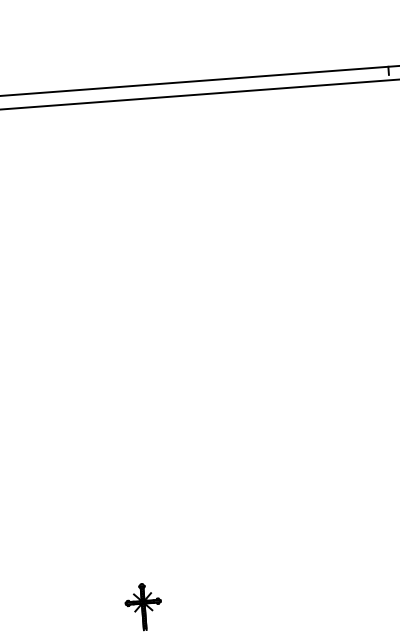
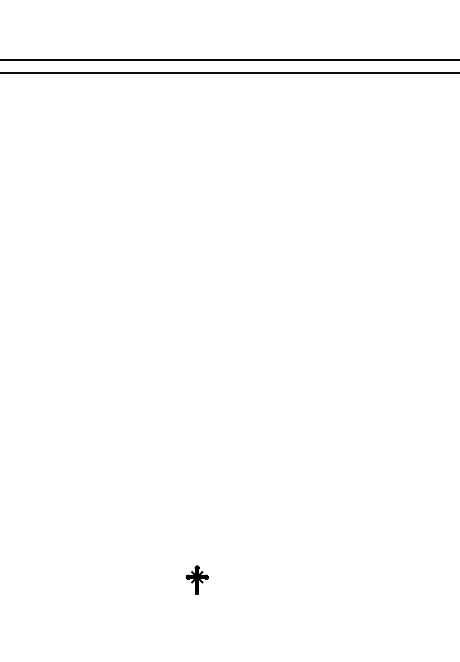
part: (142, 606) -> (196, 579), size x0.6

